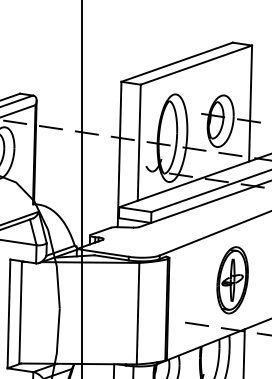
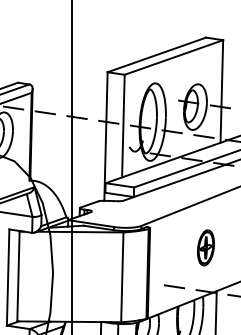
part: (232, 279) -> (205, 247), size x0.6

